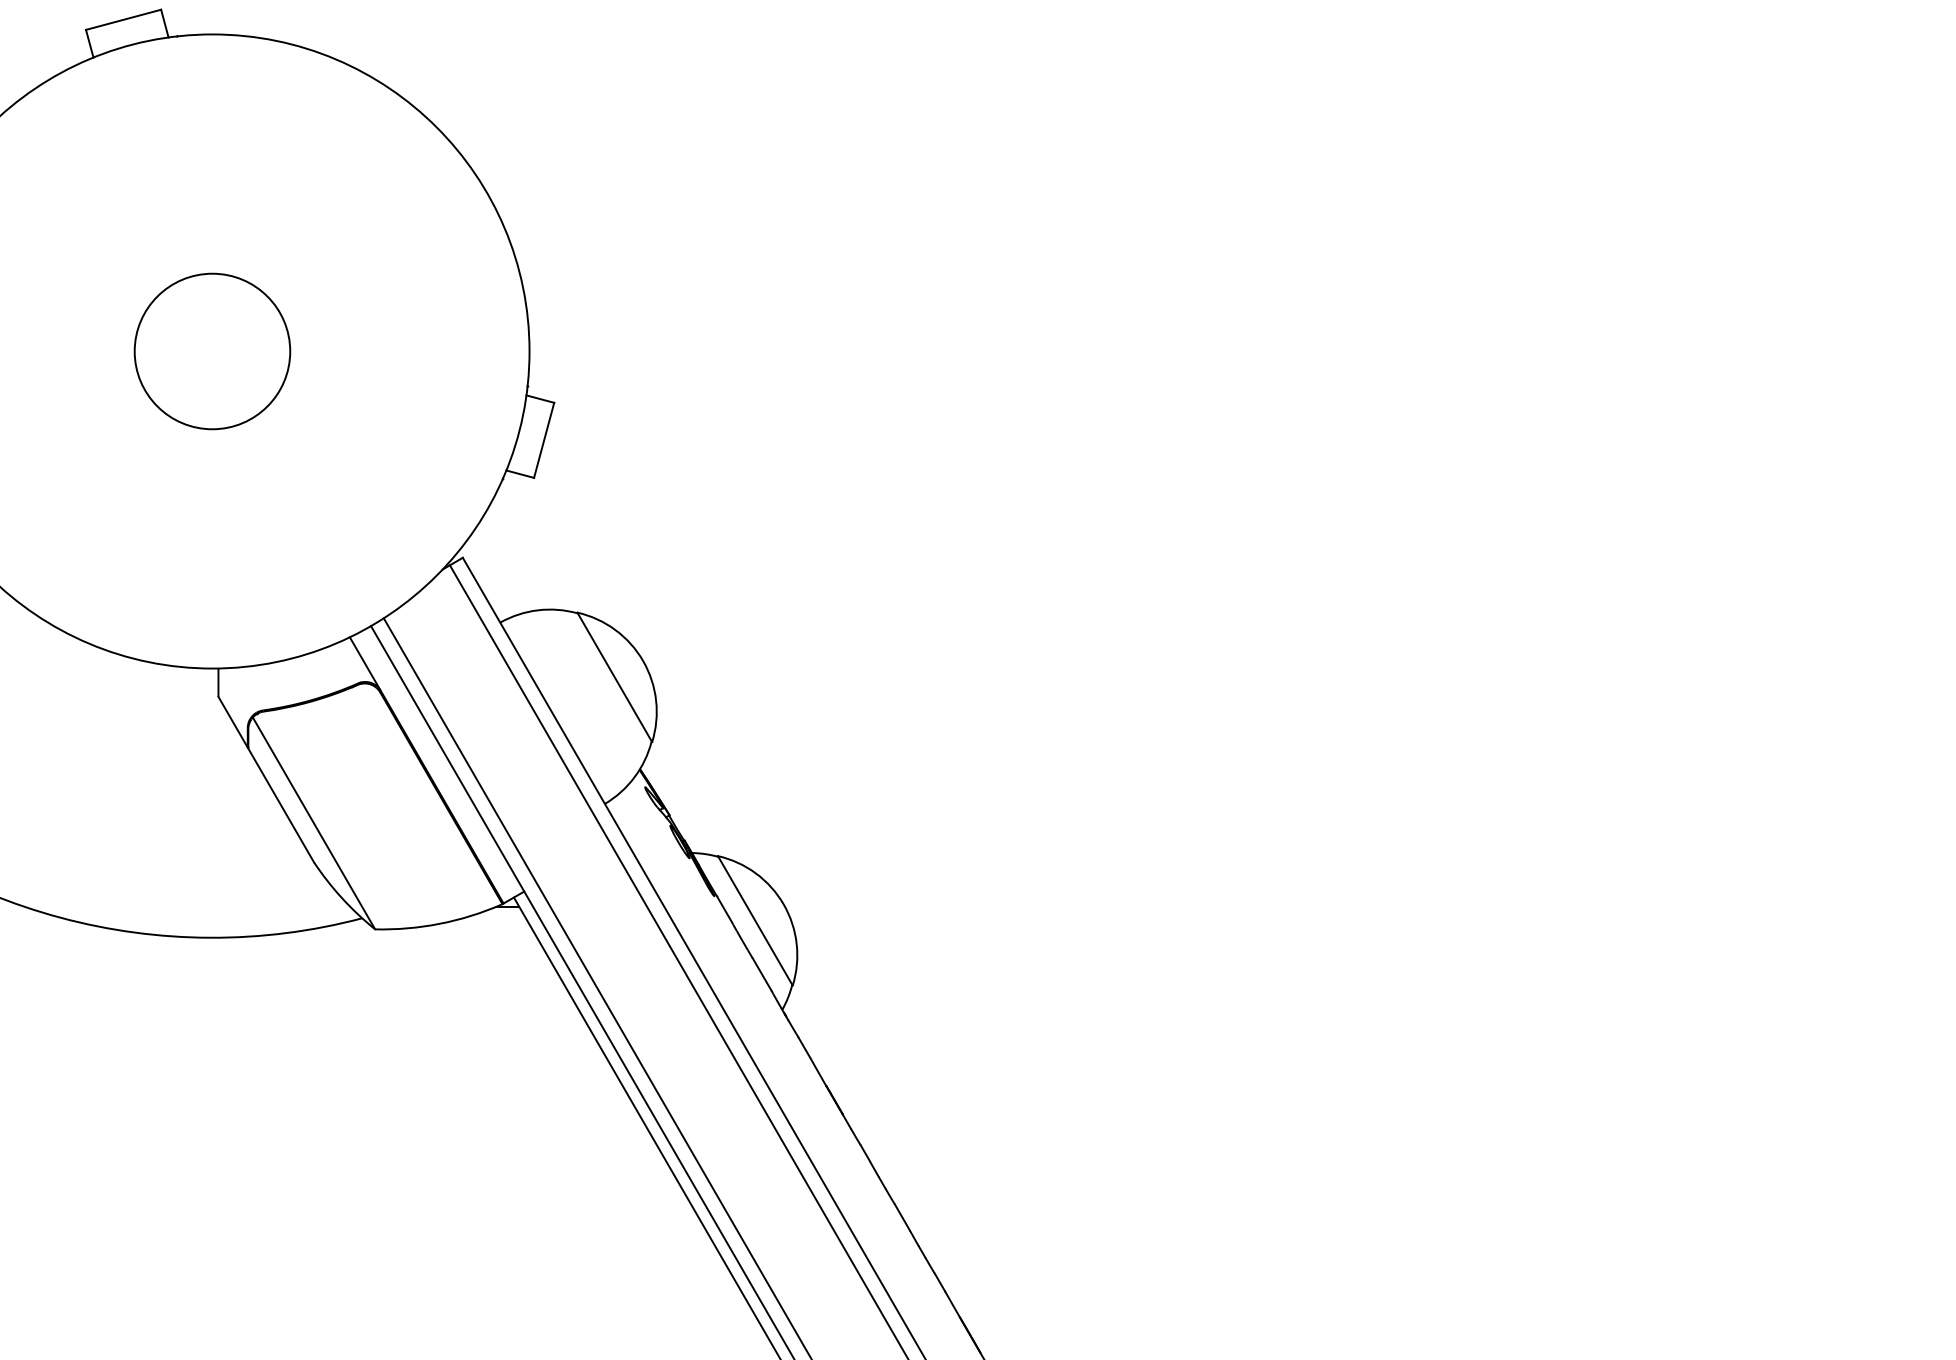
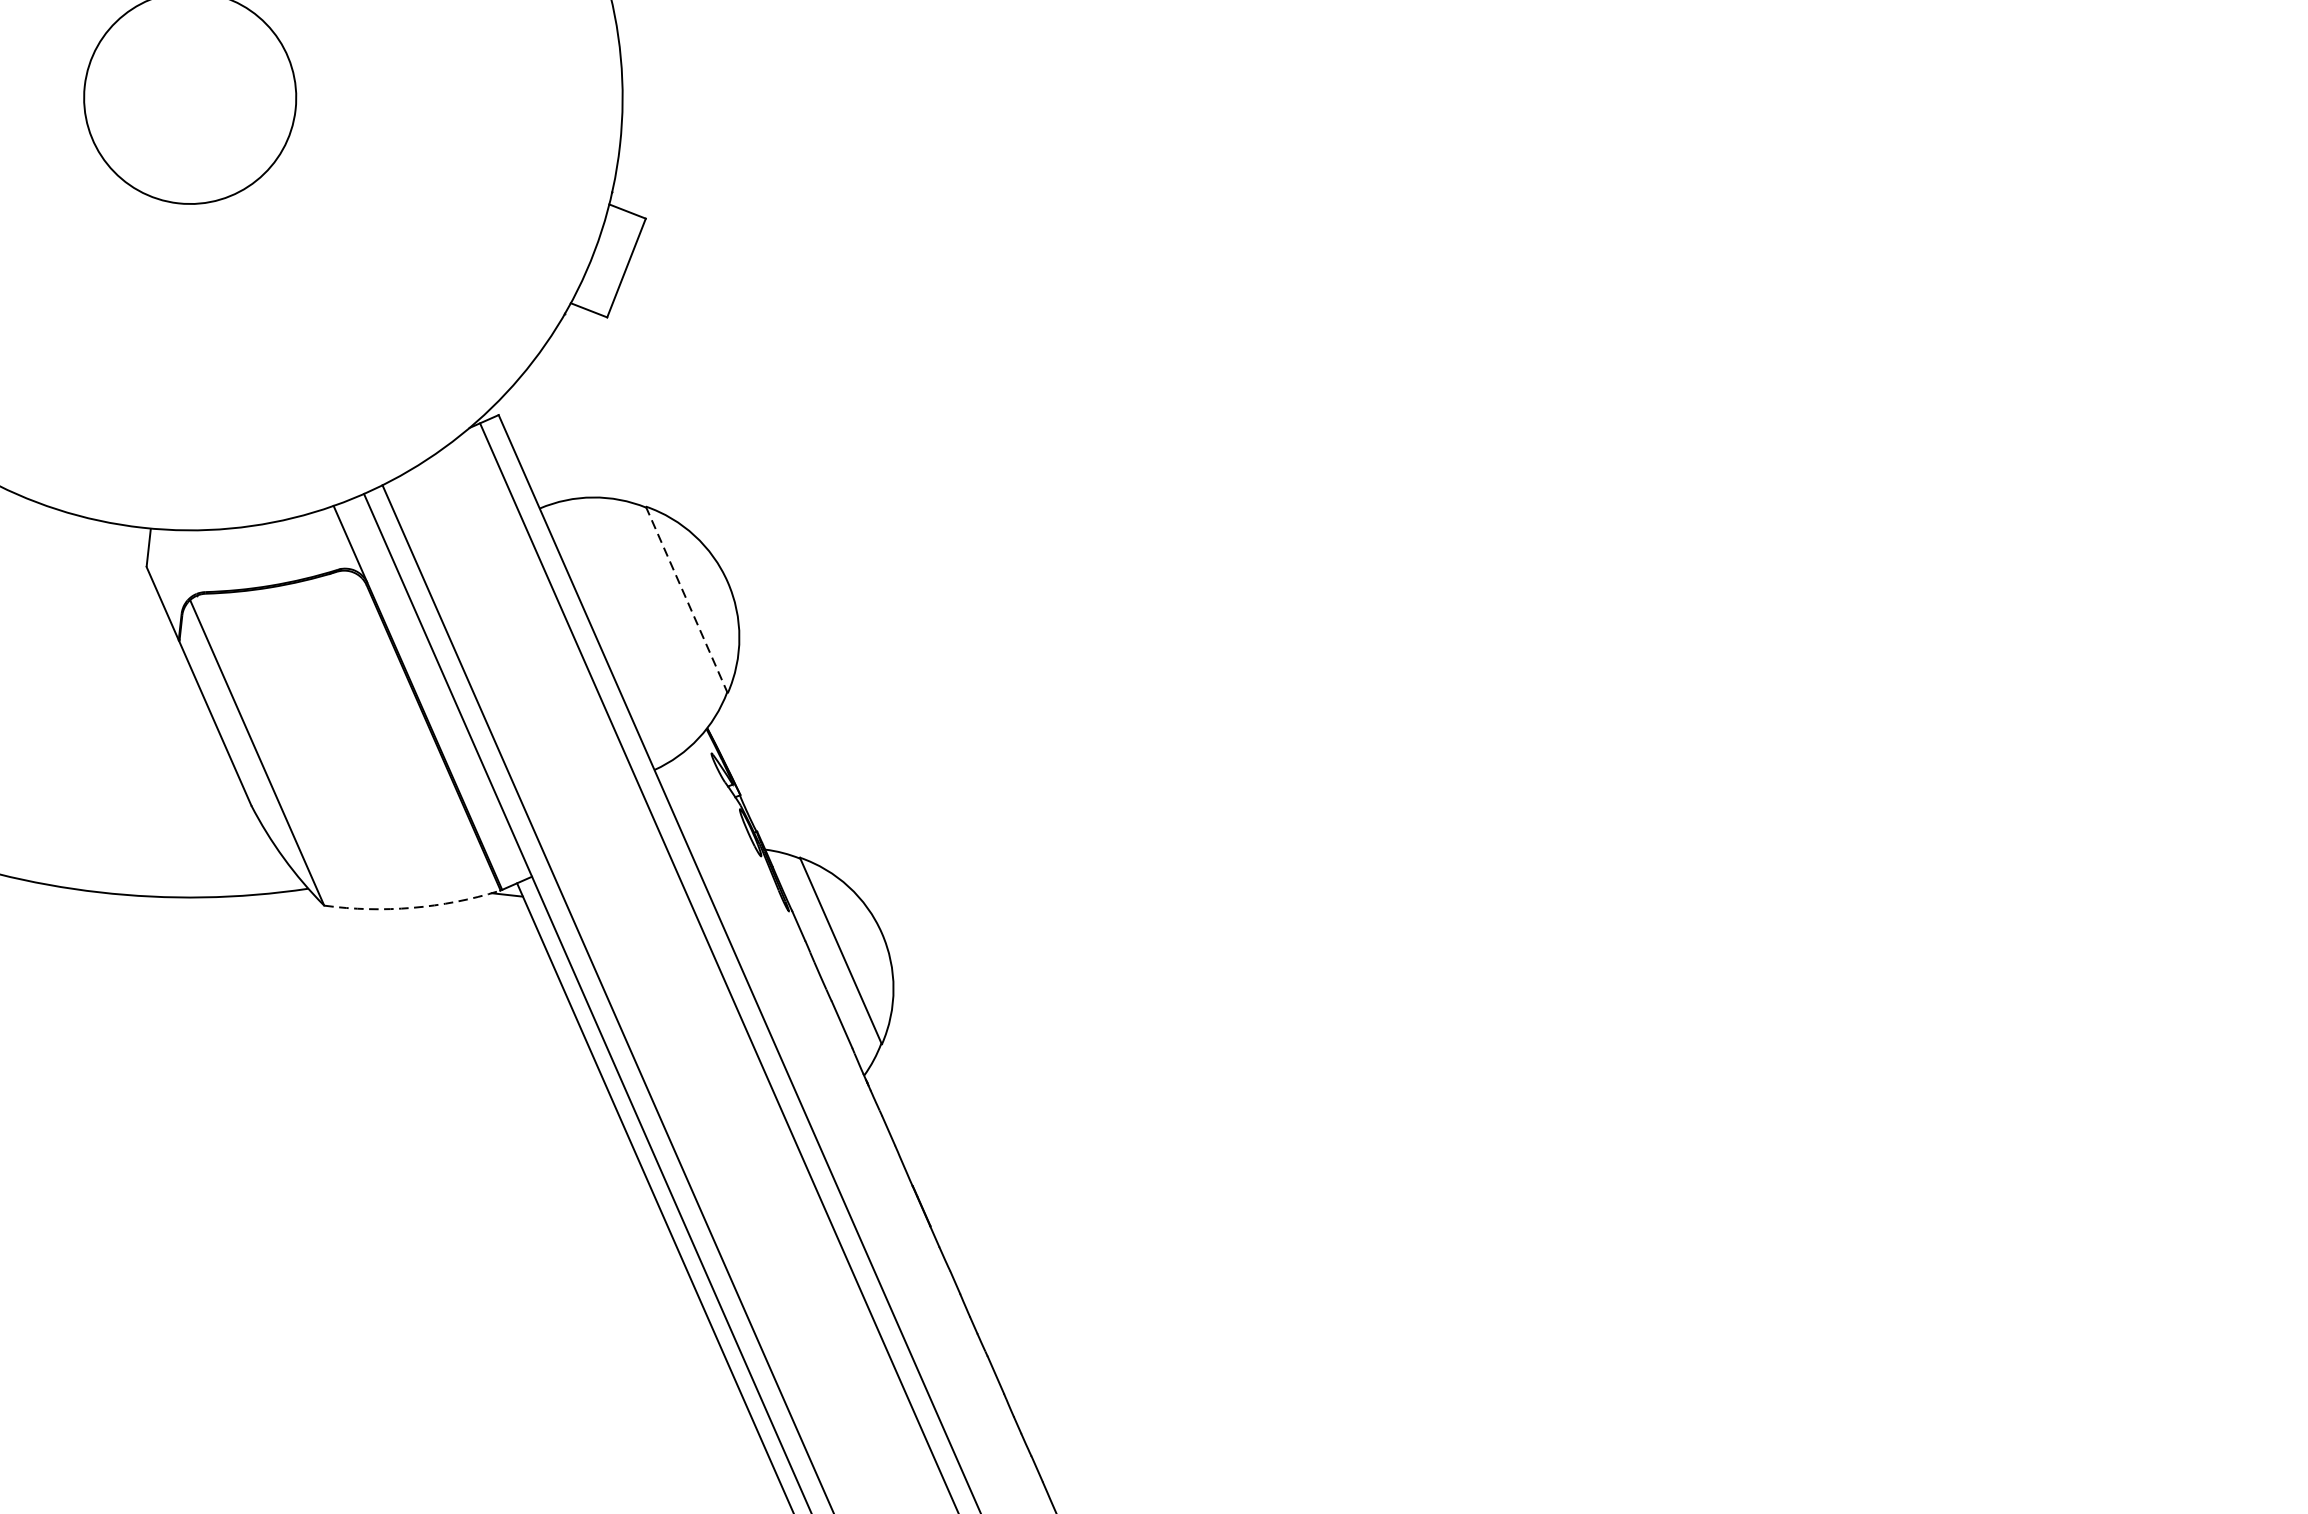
line: (614, 677) -> (686, 600), solid -> dashed
arc: (439, 923) -> (412, 907), solid -> dashed

